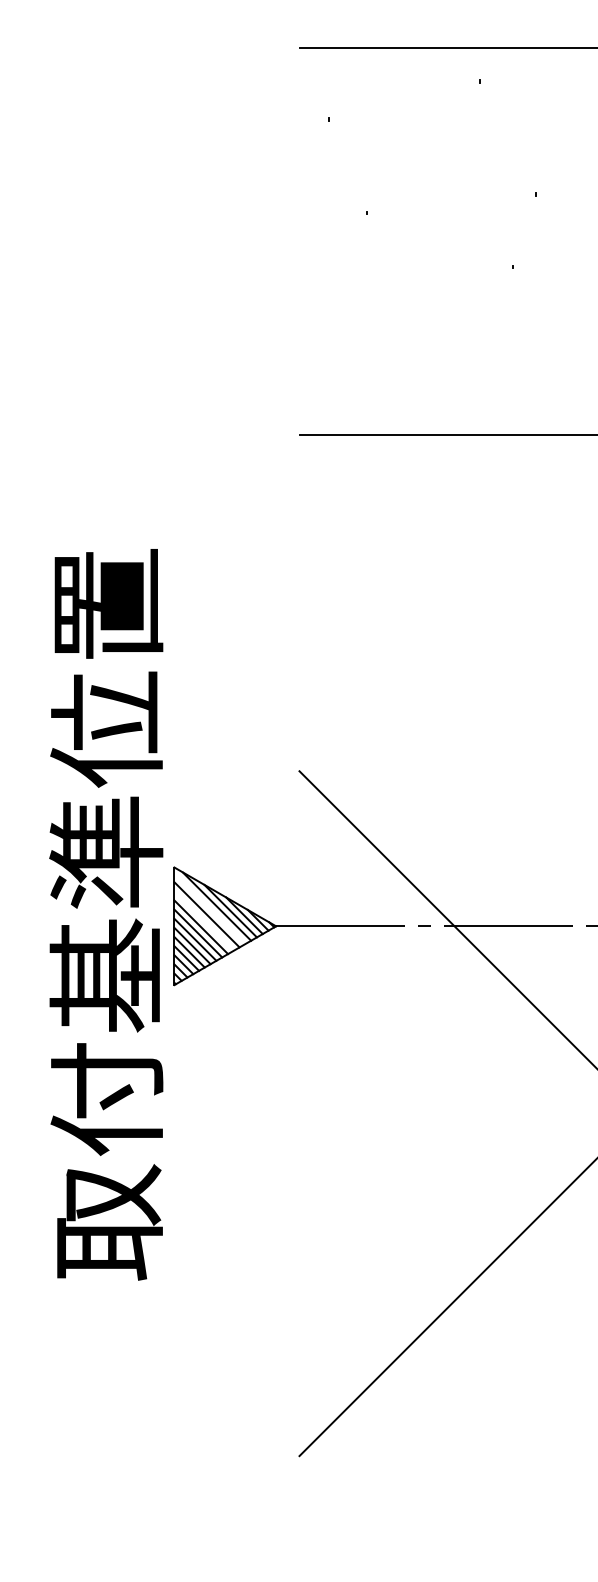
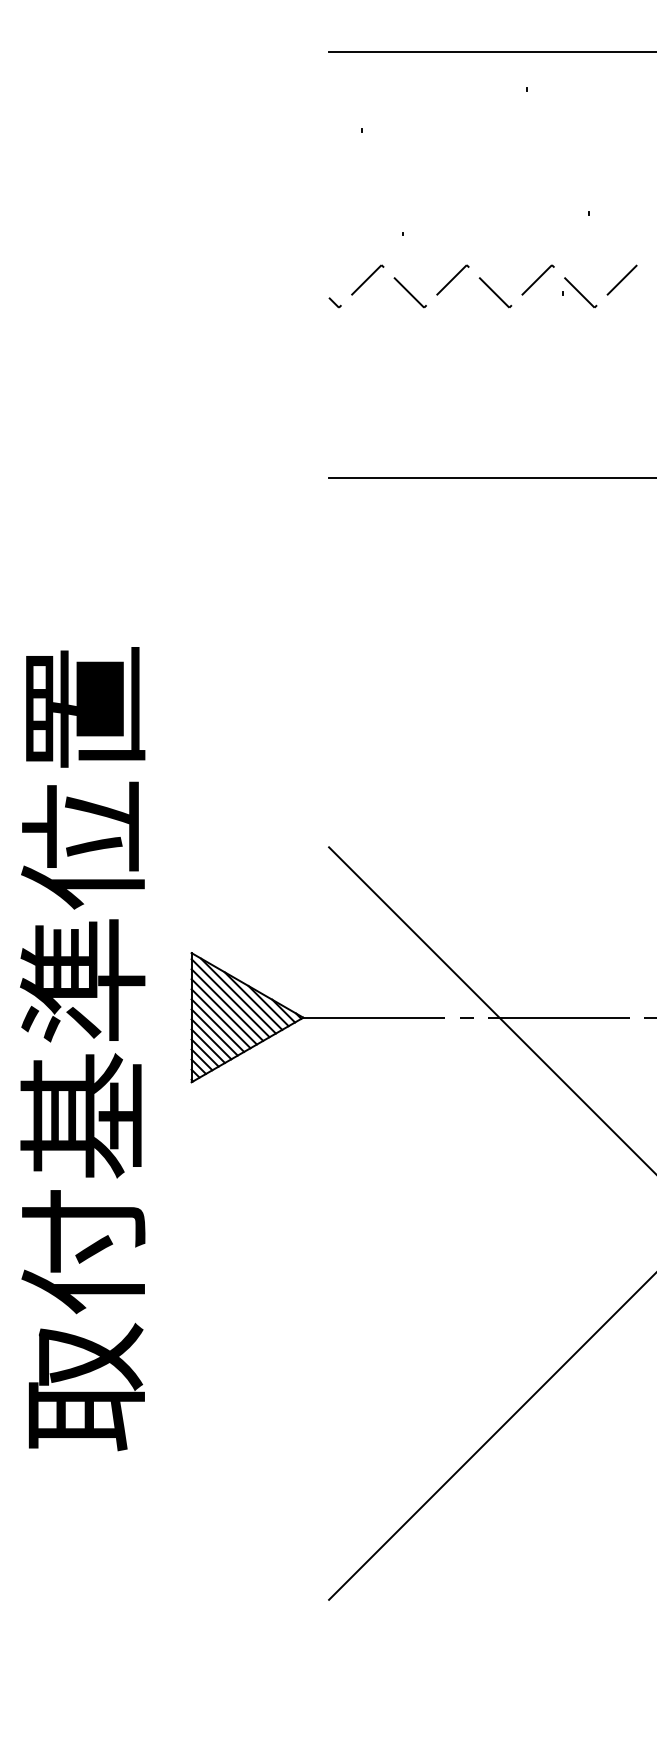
part: (439, 260) -> (482, 286), added
line: (209, 908) -> (230, 998), added
text: (106, 915) -> (82, 1049), moved
line: (203, 920) -> (223, 1011), added

